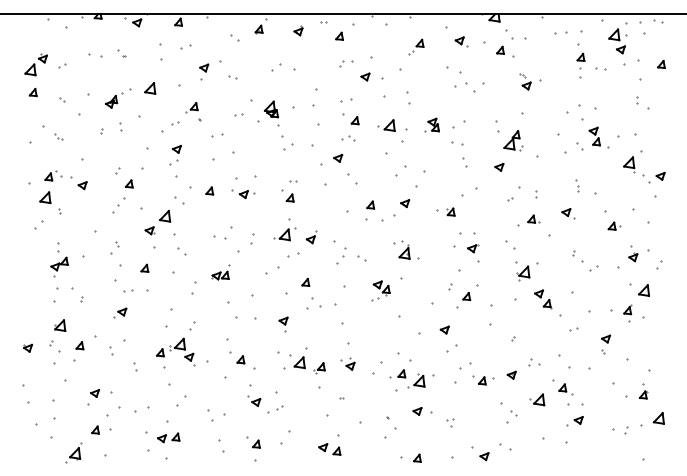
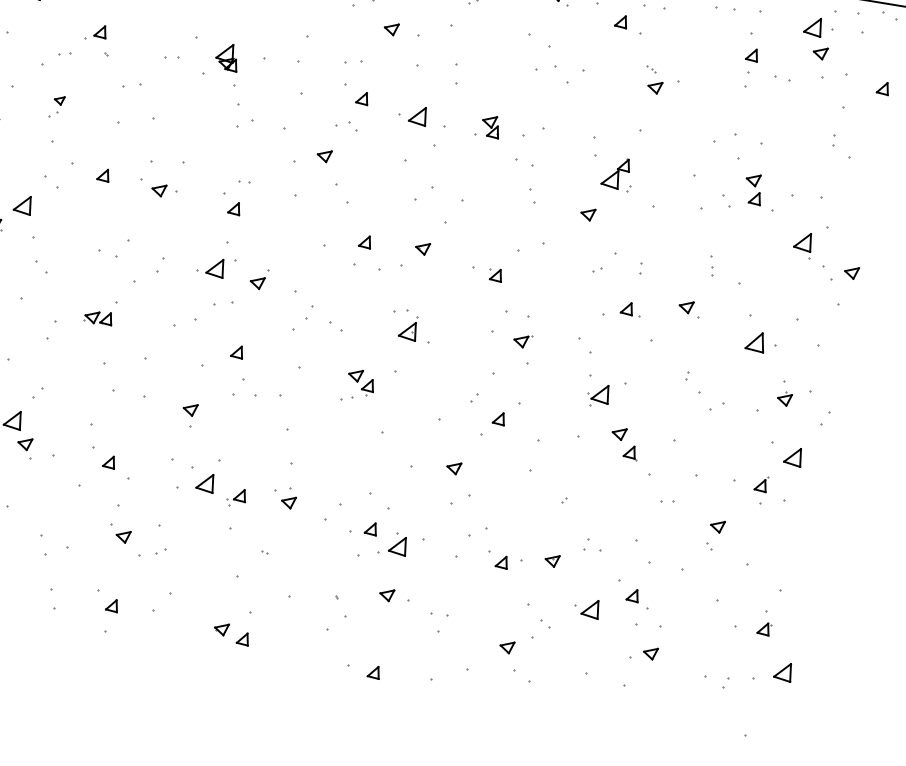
part: (175, 155) -> (56, 107), size x0.7
part: (614, 225) -> (762, 341), size x1.6
part: (450, 422) -> (438, 622), size x1.6
part: (484, 456) -> (507, 646), moved

